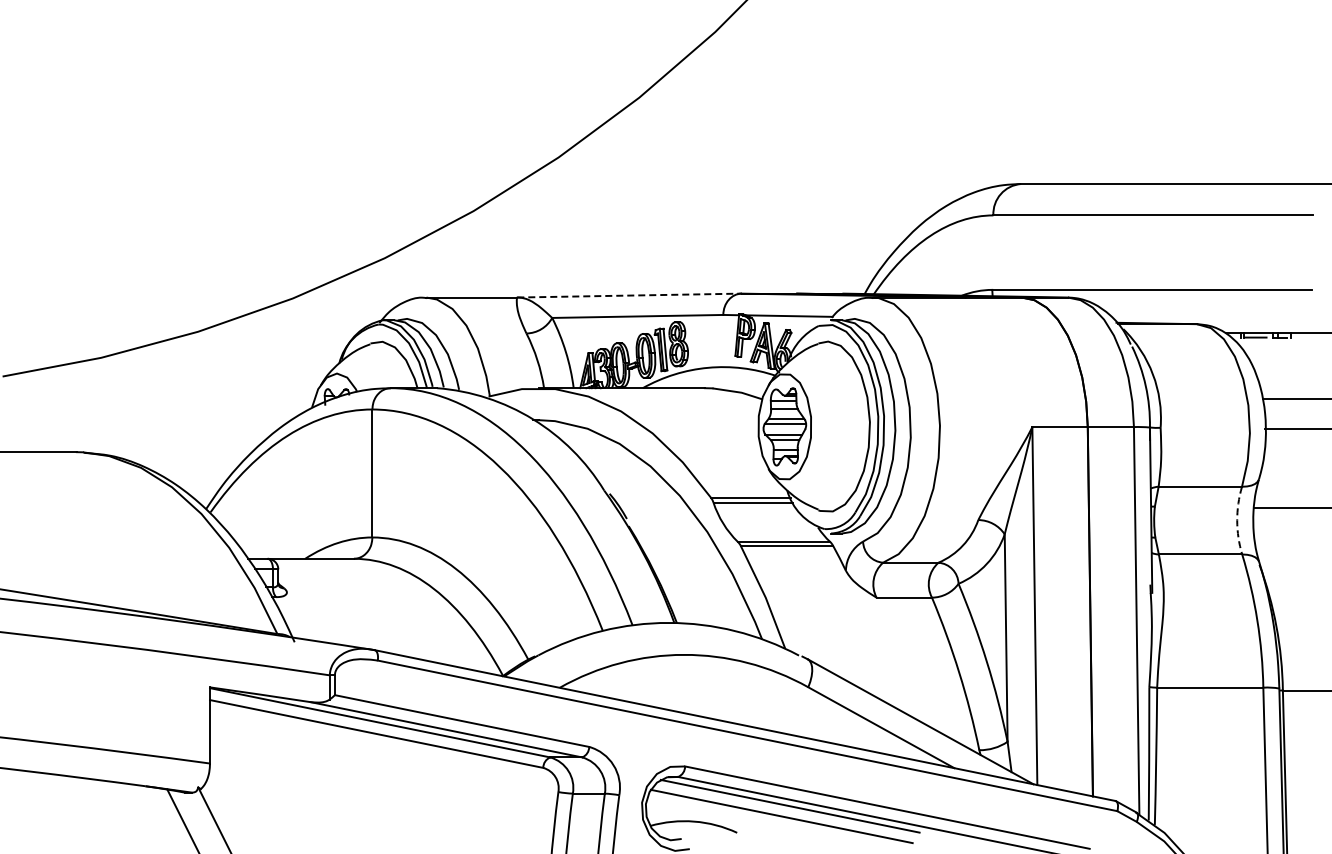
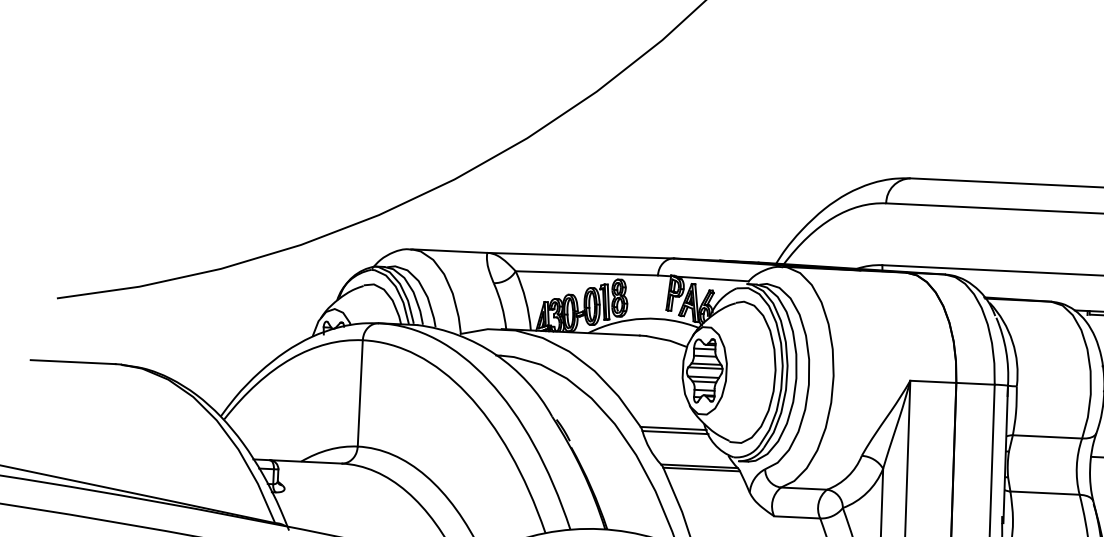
line: (630, 295) -> (581, 255), dashed -> solid
arc: (1237, 520) -> (1077, 466), dashed -> solid

